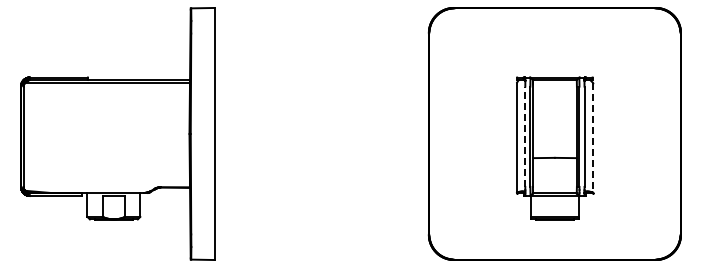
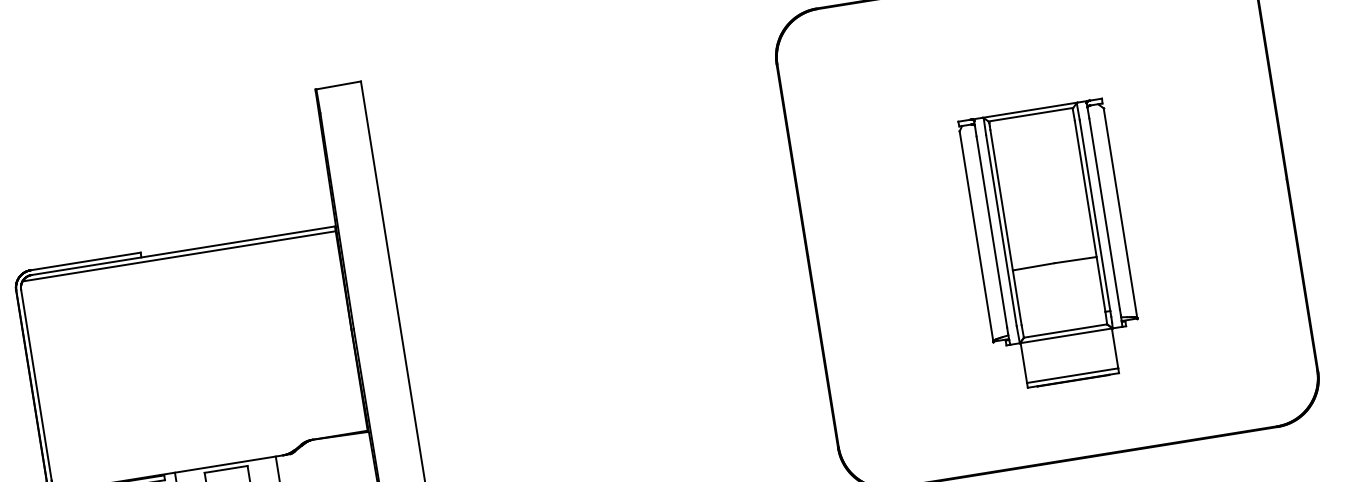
line: (525, 136) -> (992, 231), dashed -> solid
line: (592, 138) -> (1120, 214), dashed -> solid

